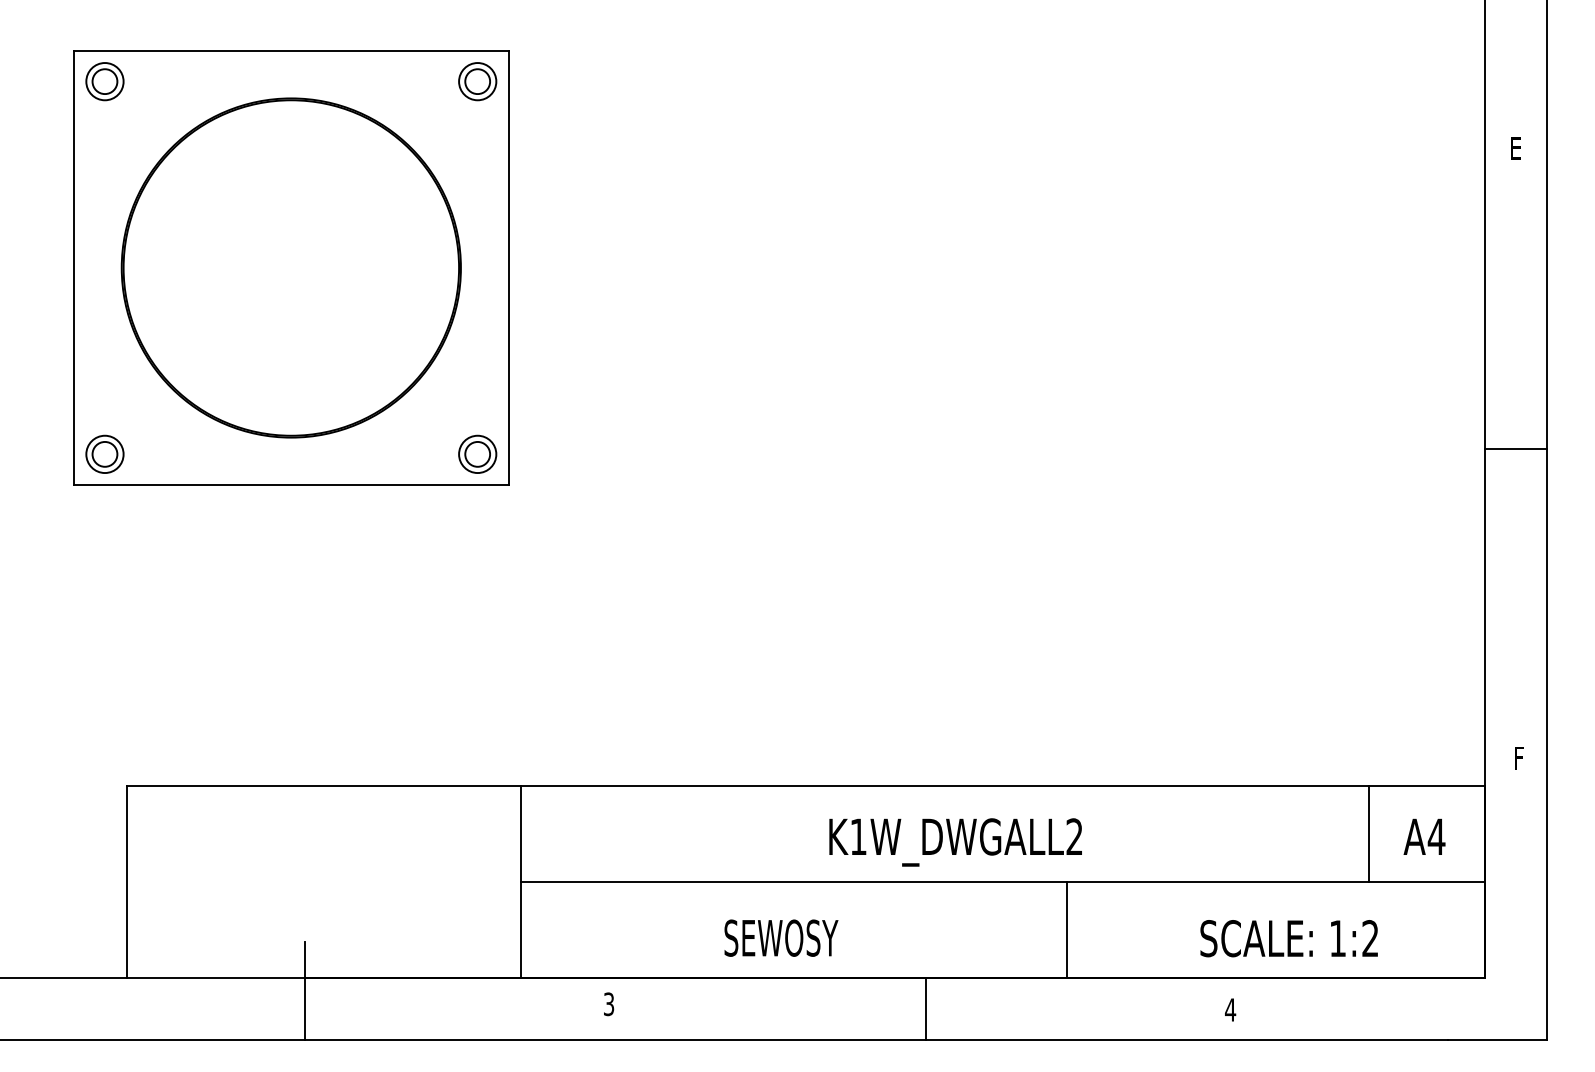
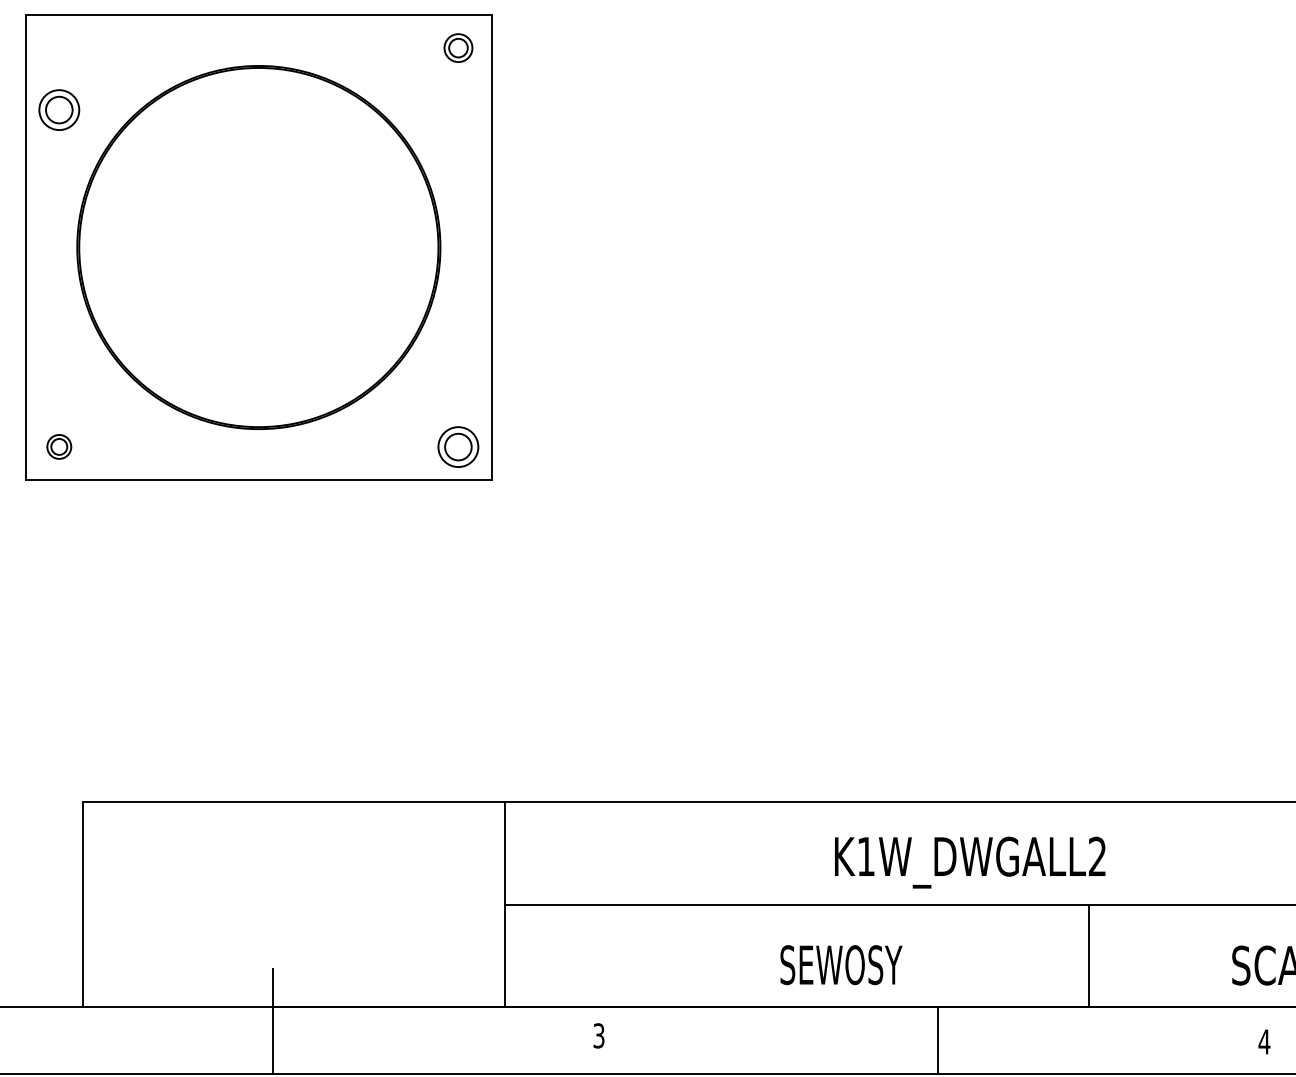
part: (104, 81) -> (58, 109), moved
part: (477, 81) -> (458, 47), size x0.7
part: (104, 453) -> (58, 446), size x0.6
text: (781, 937) -> (841, 964), moved

